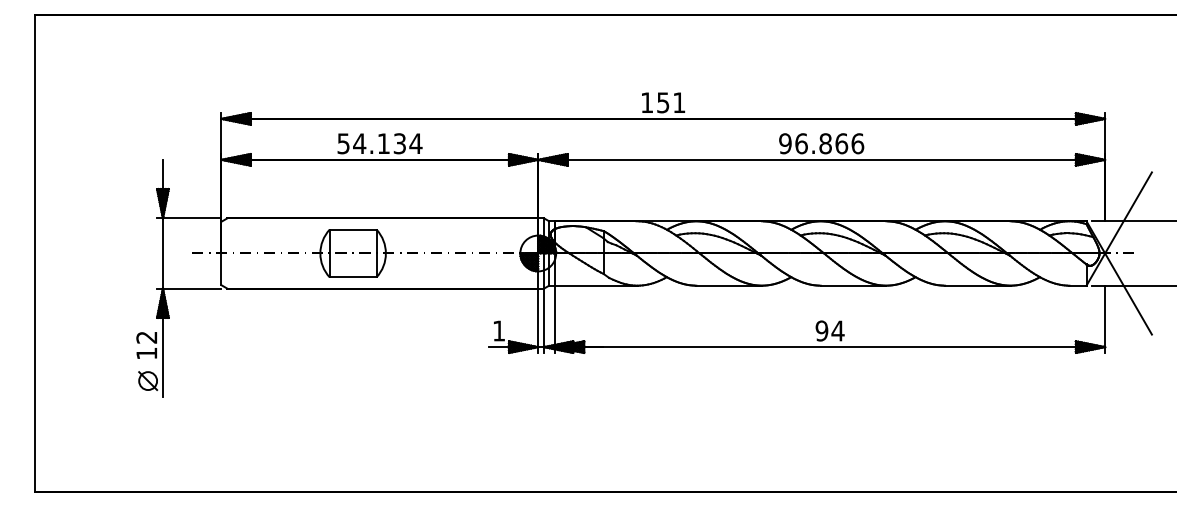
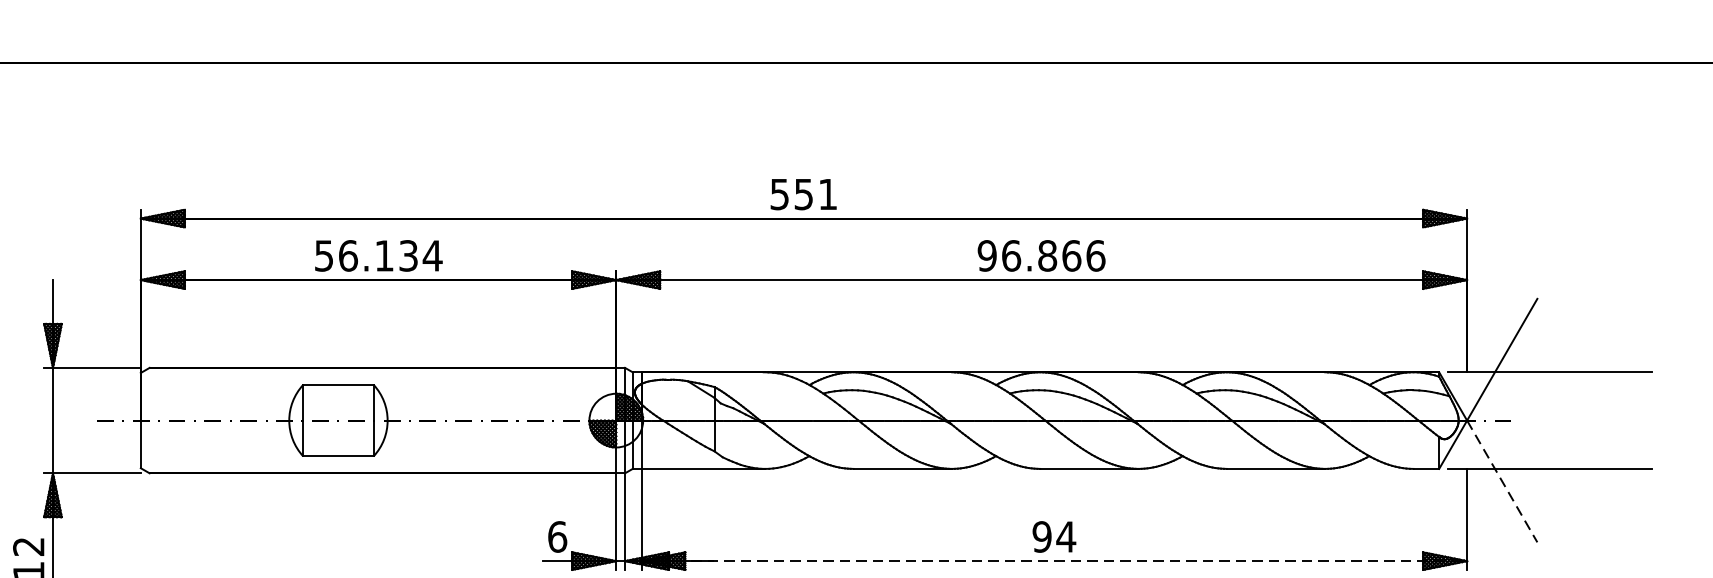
text: (646, 102) -> (778, 193), 151 -> 551
text: (359, 143) -> (347, 255), 54.134 -> 56.134
line: (1128, 294) -> (1502, 482), solid -> dashed
text: (499, 330) -> (558, 536), 1 -> 6
line: (830, 347) -> (1054, 561), solid -> dashed

